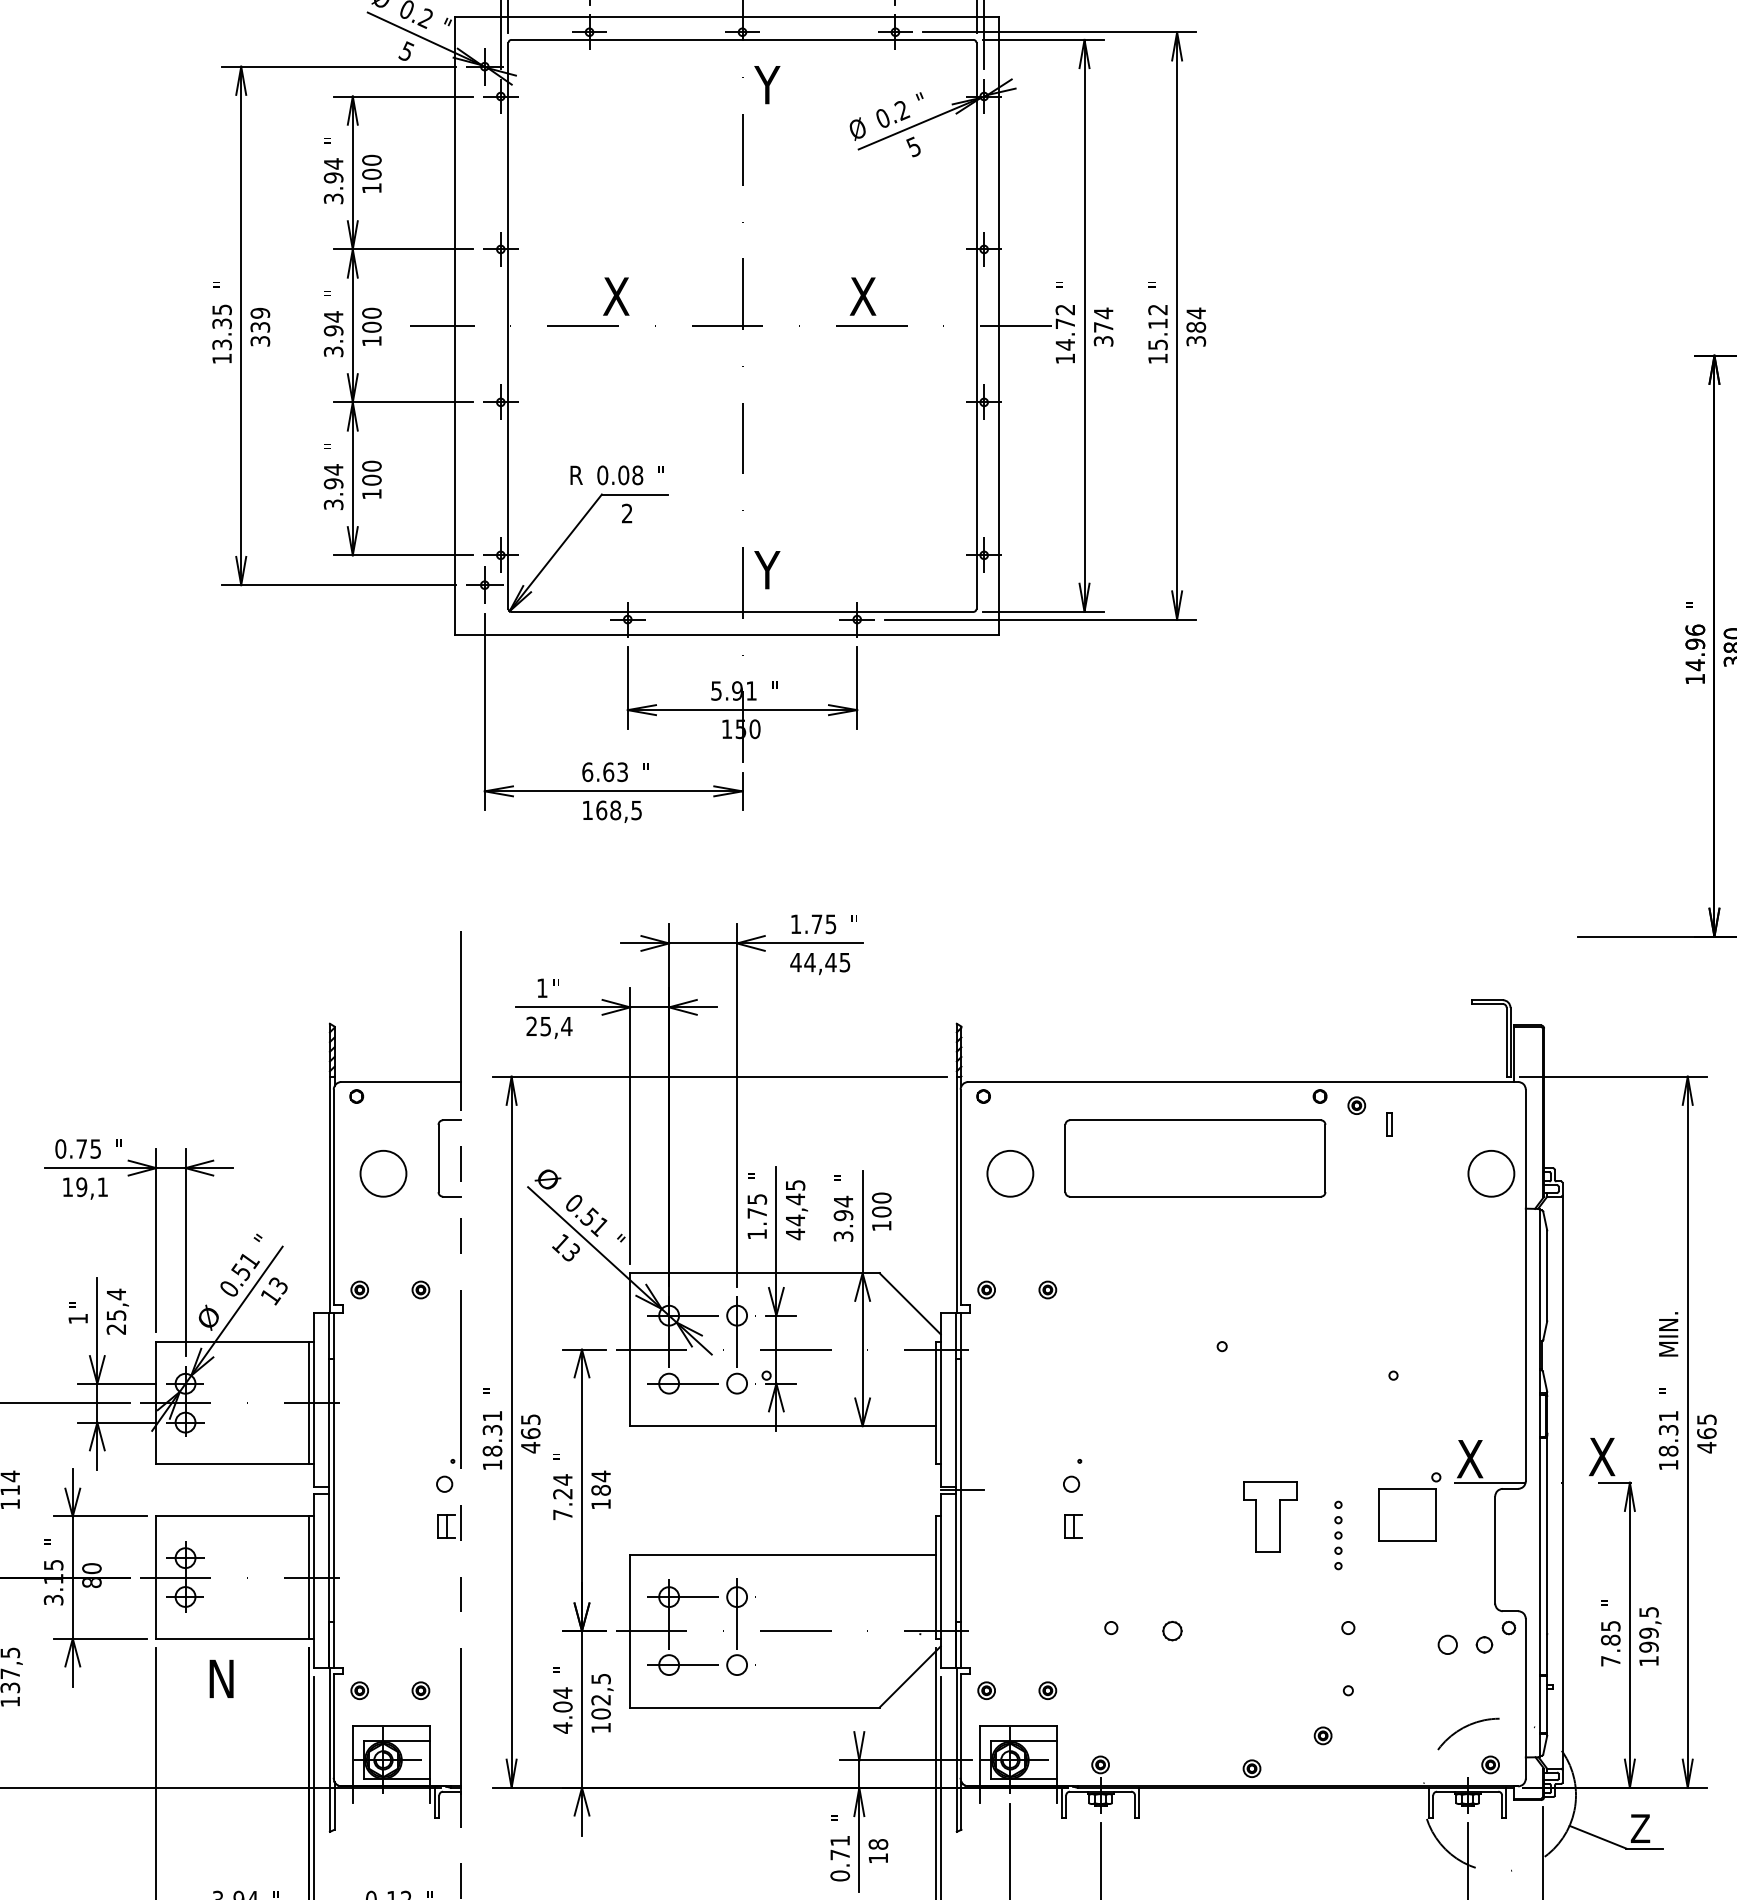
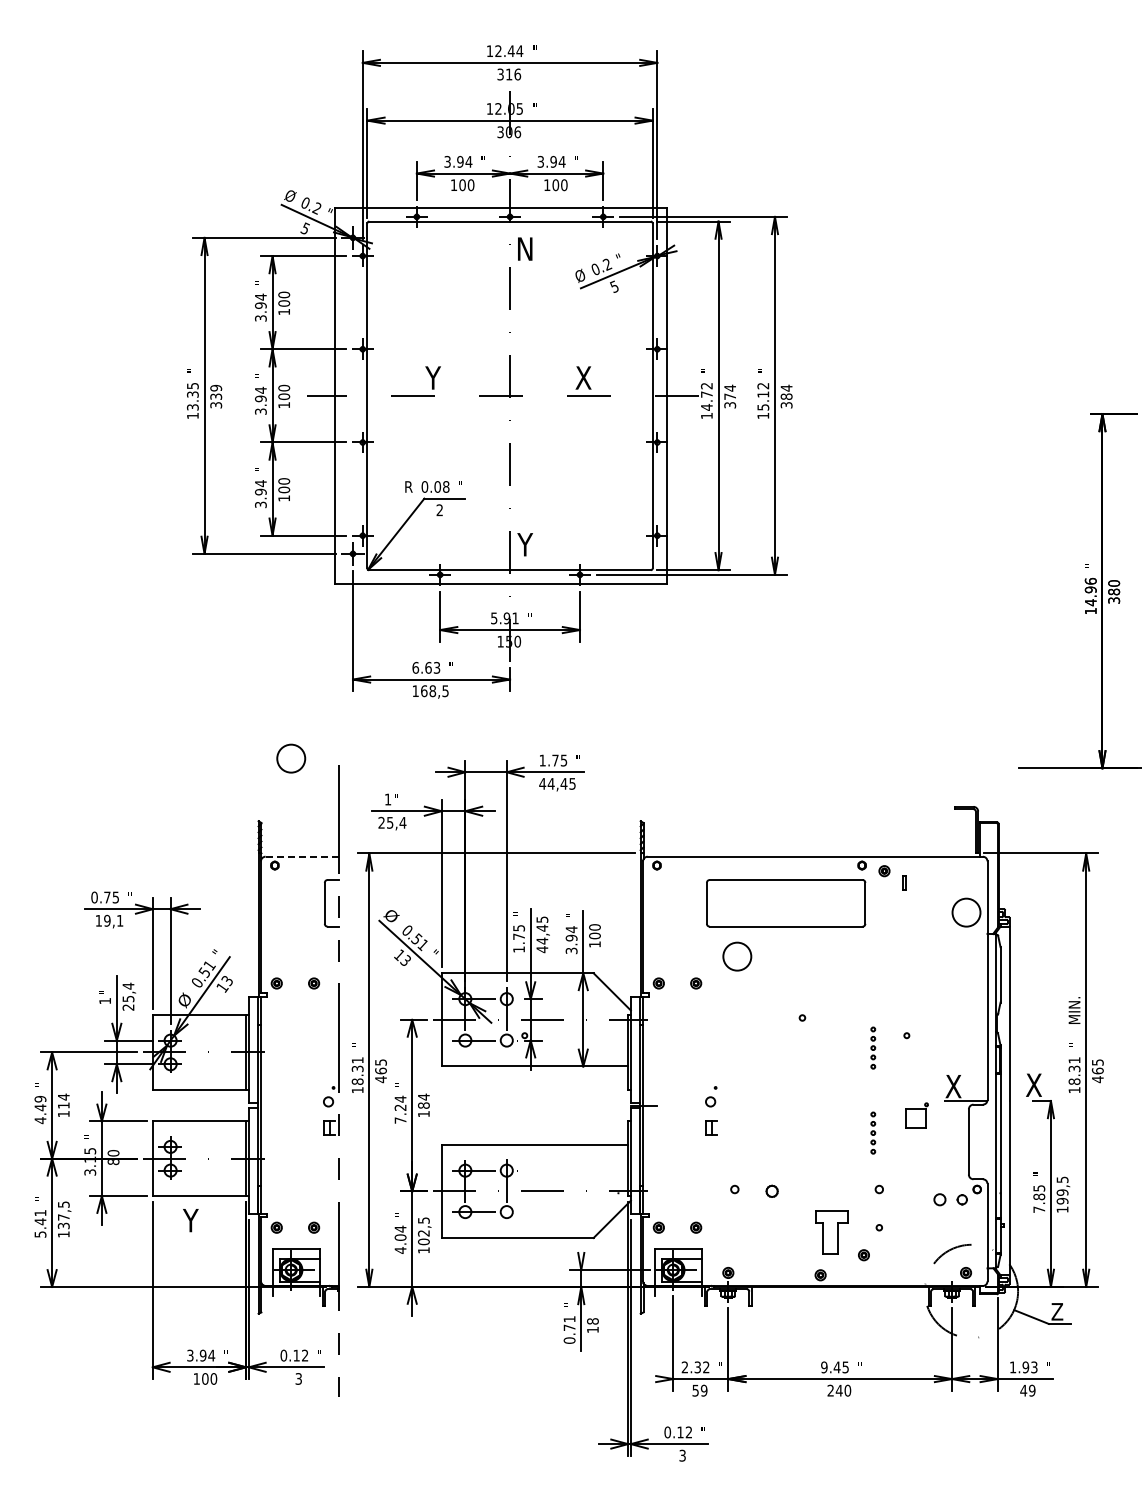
text: (767, 84) -> (525, 248), Y -> N
text: (616, 295) -> (433, 377), X -> Y
line: (401, 1081) -> (302, 856), solid -> dashed
circle: (383, 1173) -> (291, 758), moved
circle: (1010, 1173) -> (737, 956), moved
part: (1338, 1395) -> (873, 1047), added
part: (1409, 1506) -> (916, 1115), size x0.6
part: (1269, 1516) -> (831, 1232), moved
text: (219, 1678) -> (191, 1220), N -> Y

